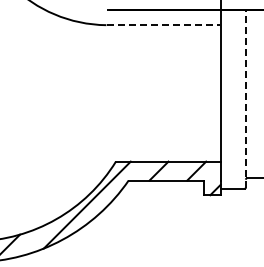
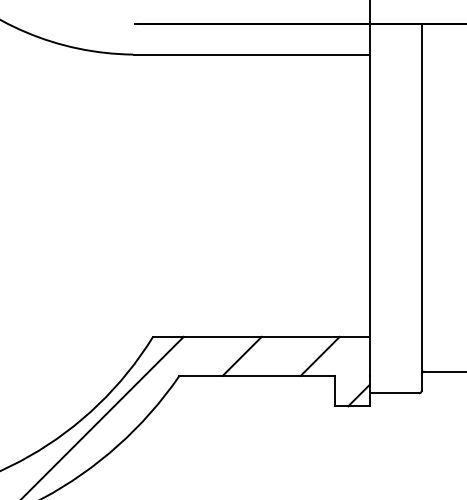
line: (163, 25) -> (251, 55), dashed -> solid
line: (245, 99) -> (421, 208), dashed -> solid

